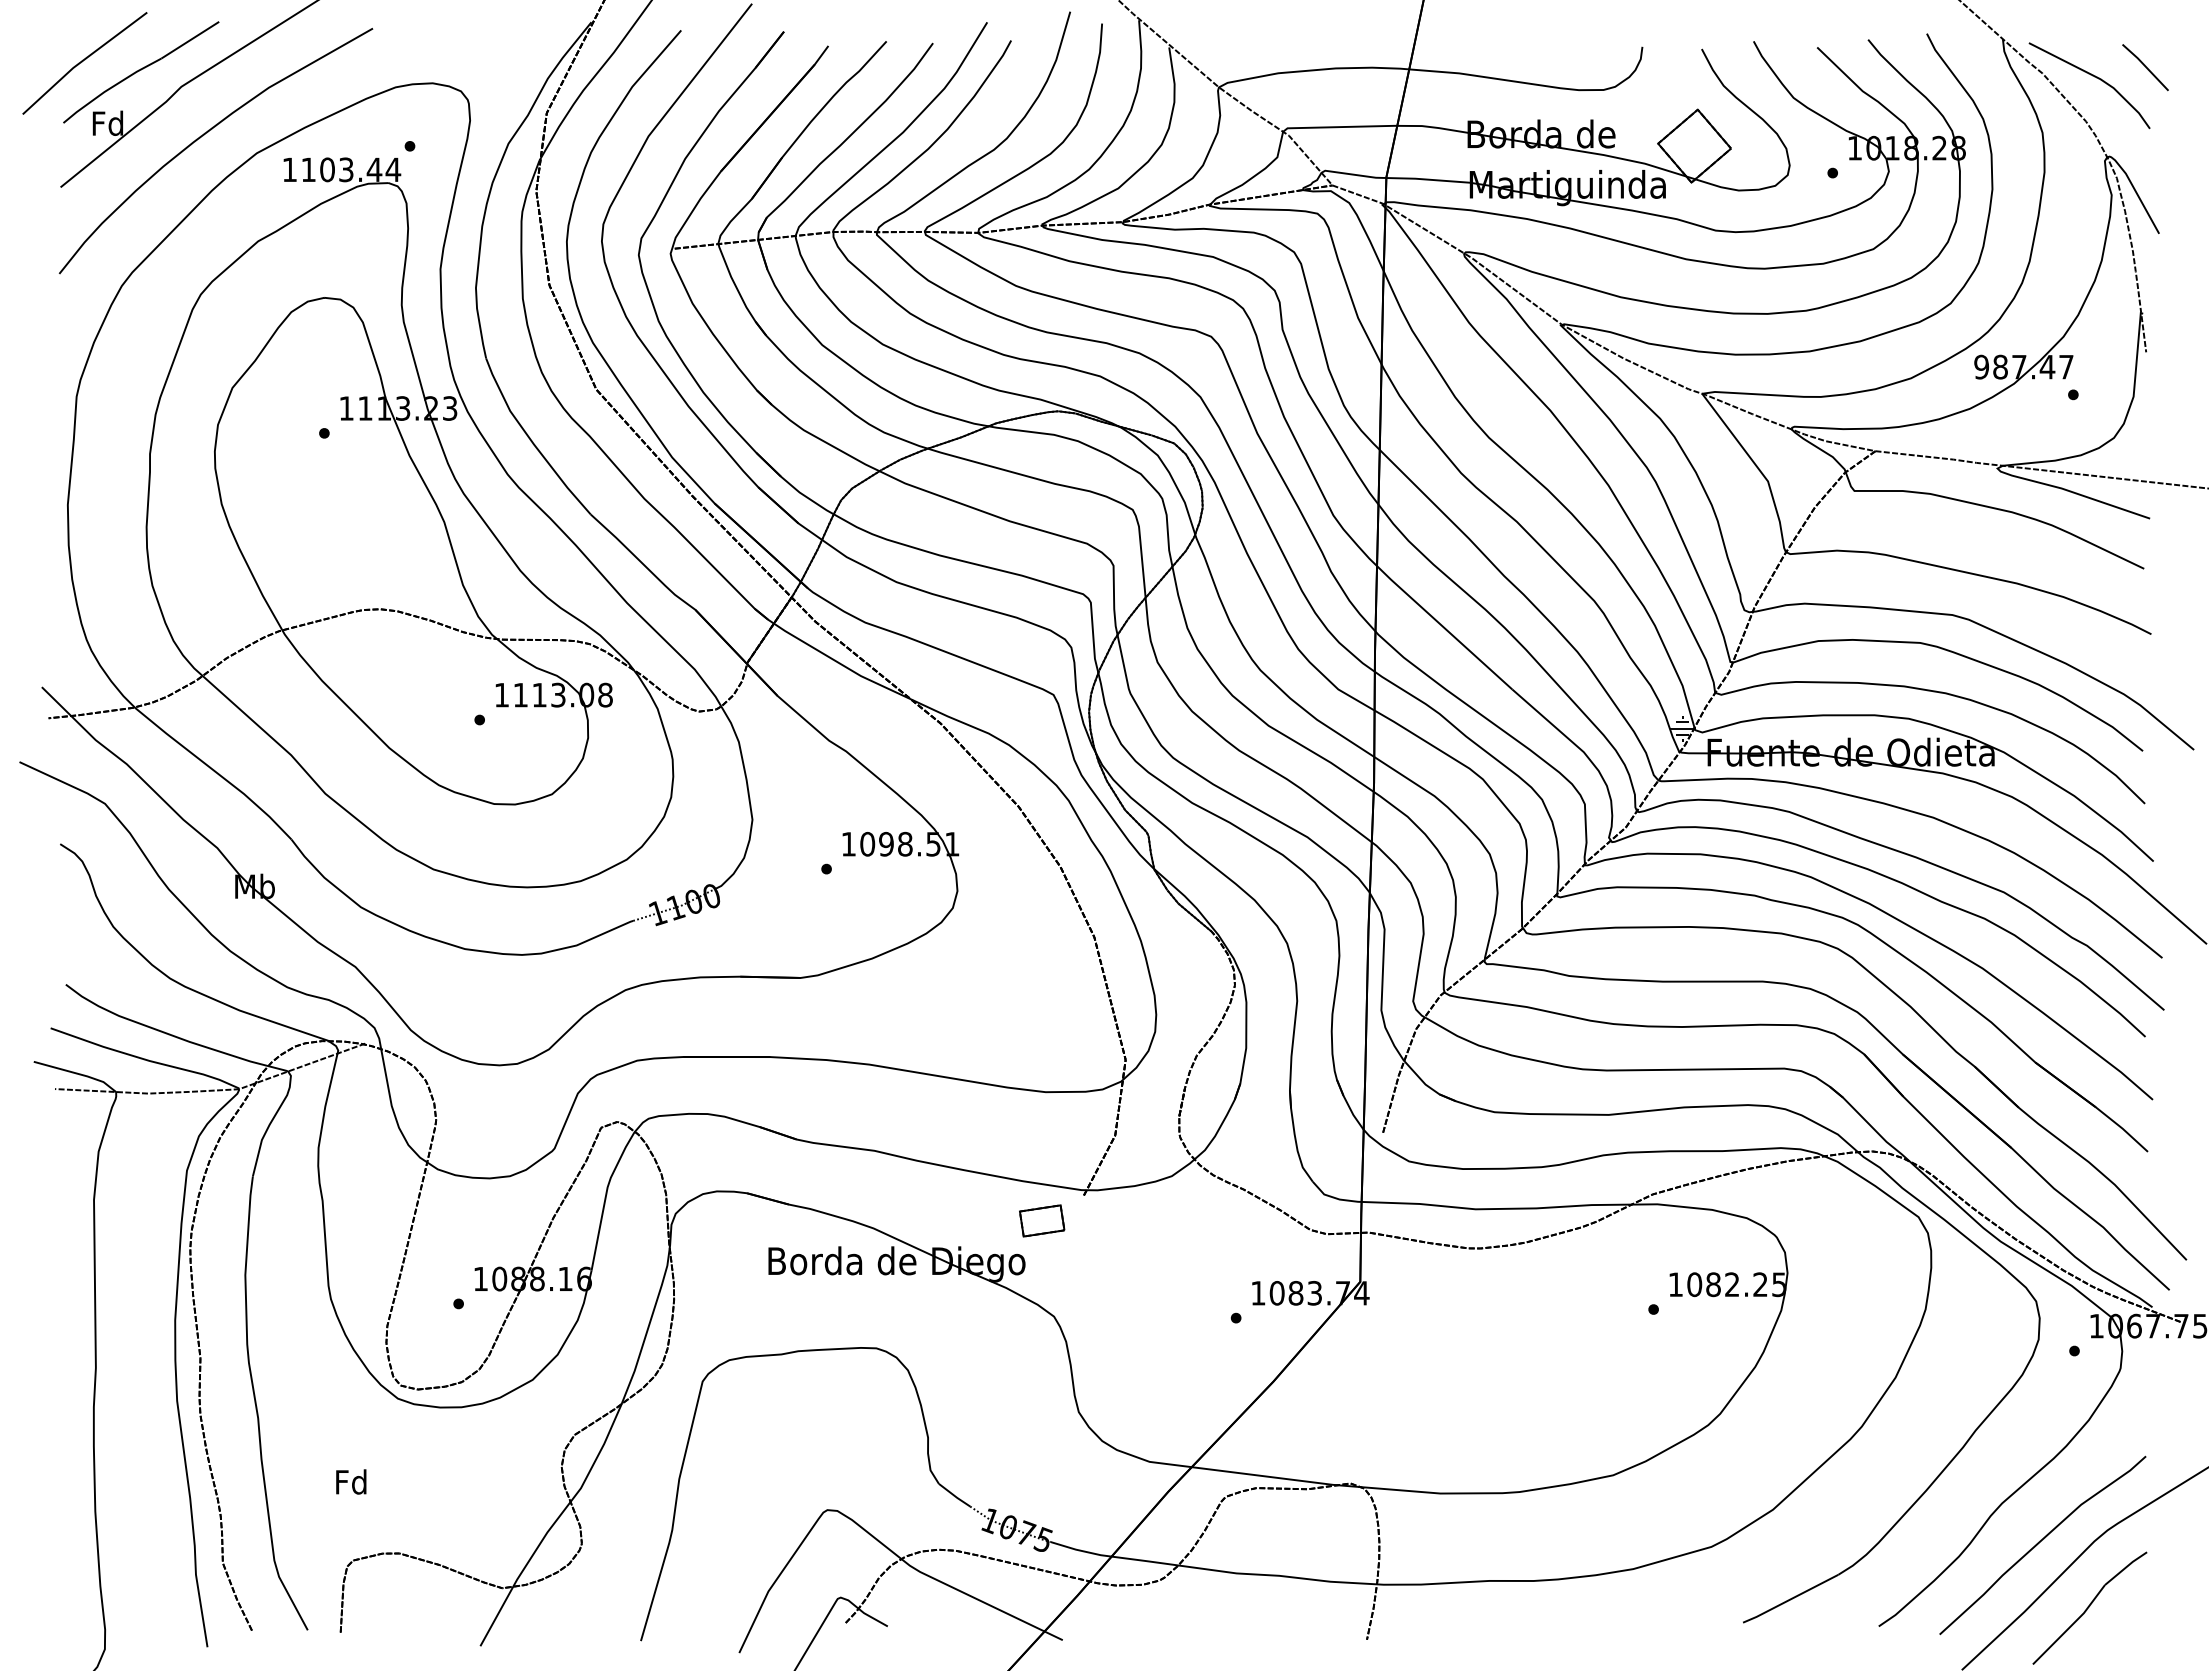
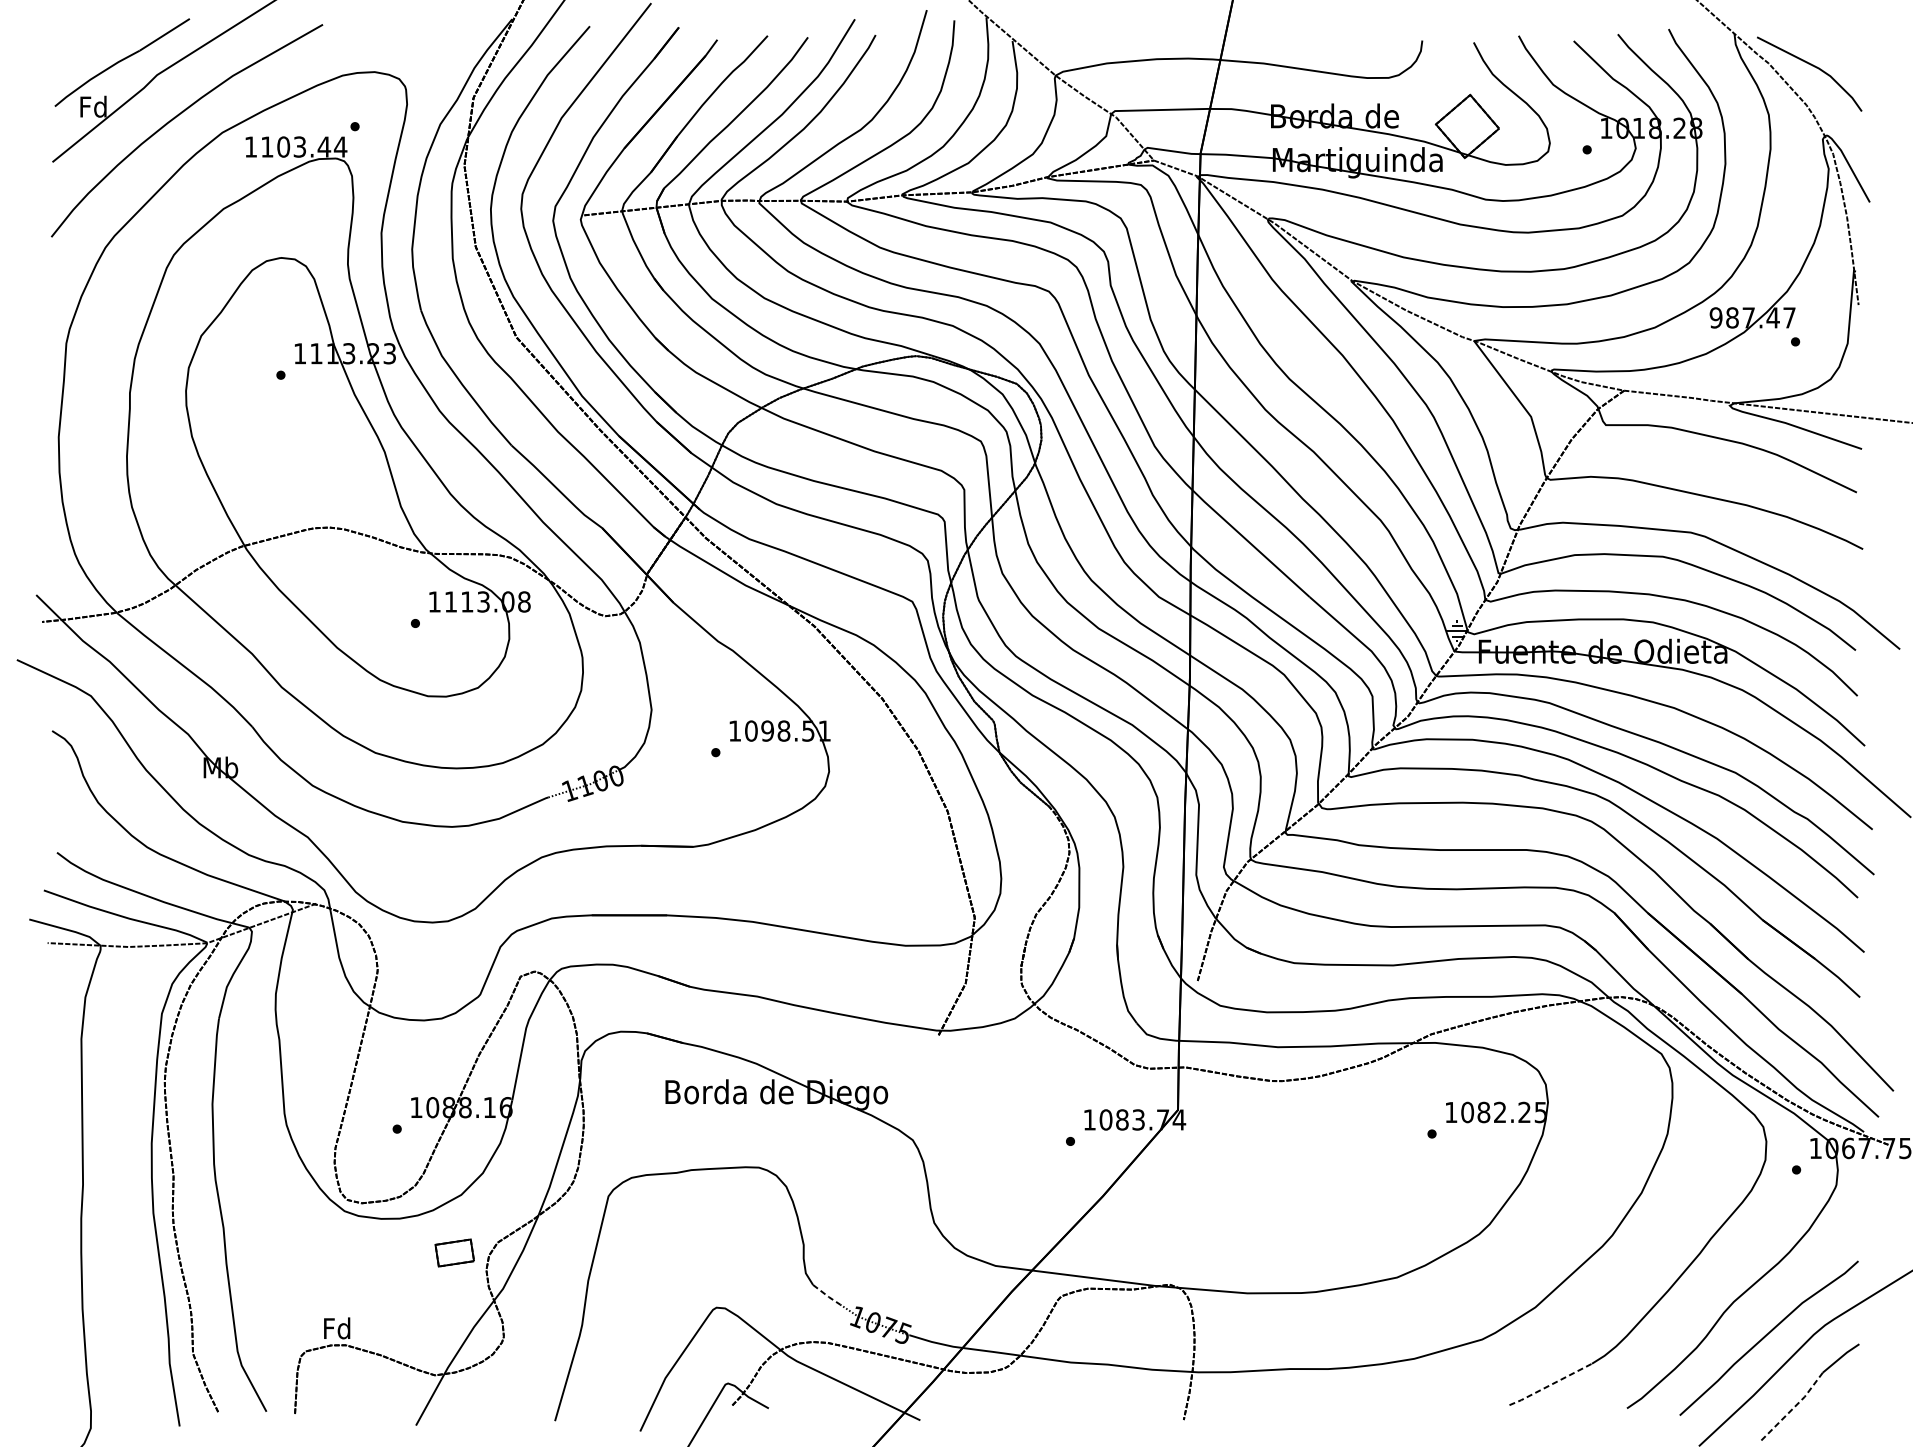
line: (83, 61) -> (72, 53), removed
line: (2145, 67) -> (1858, 58), removed
part: (1042, 1220) -> (455, 1252), moved
text: (351, 1481) -> (337, 1327), moved
line: (955, 1496) -> (827, 1295), solid -> dashed
line: (1790, 1599) -> (1550, 1385), solid -> dashed
line: (2071, 1625) -> (1793, 1407), solid -> dashed

